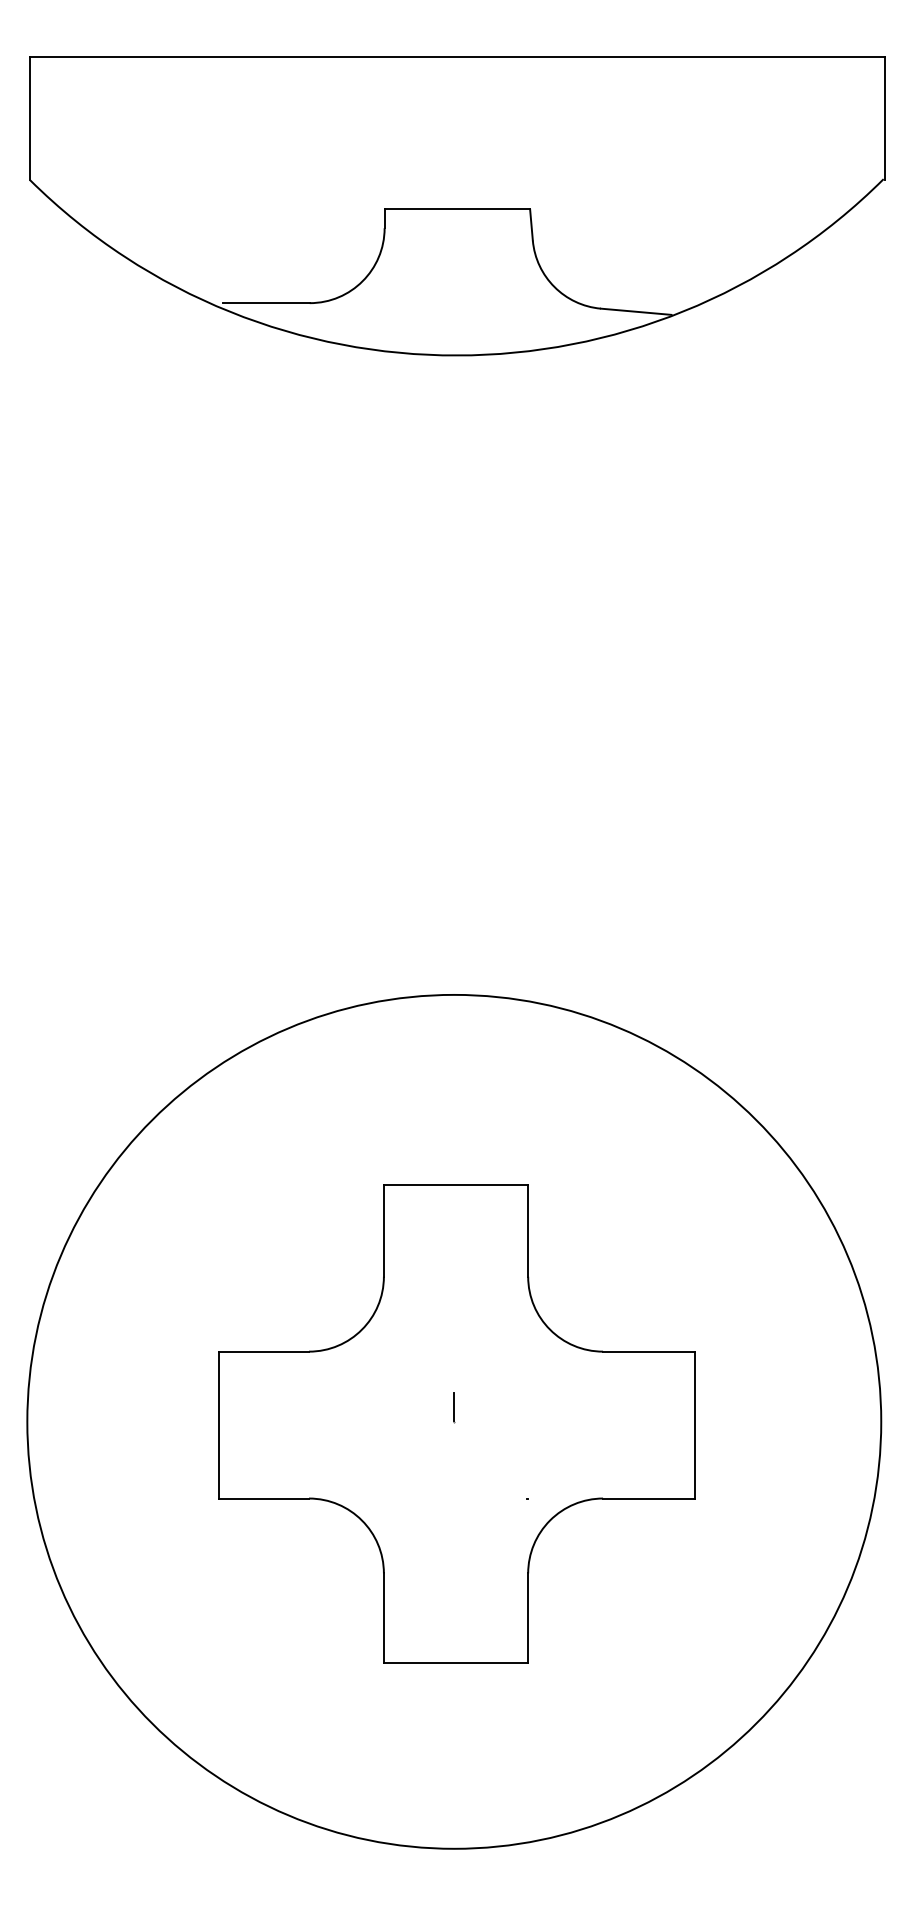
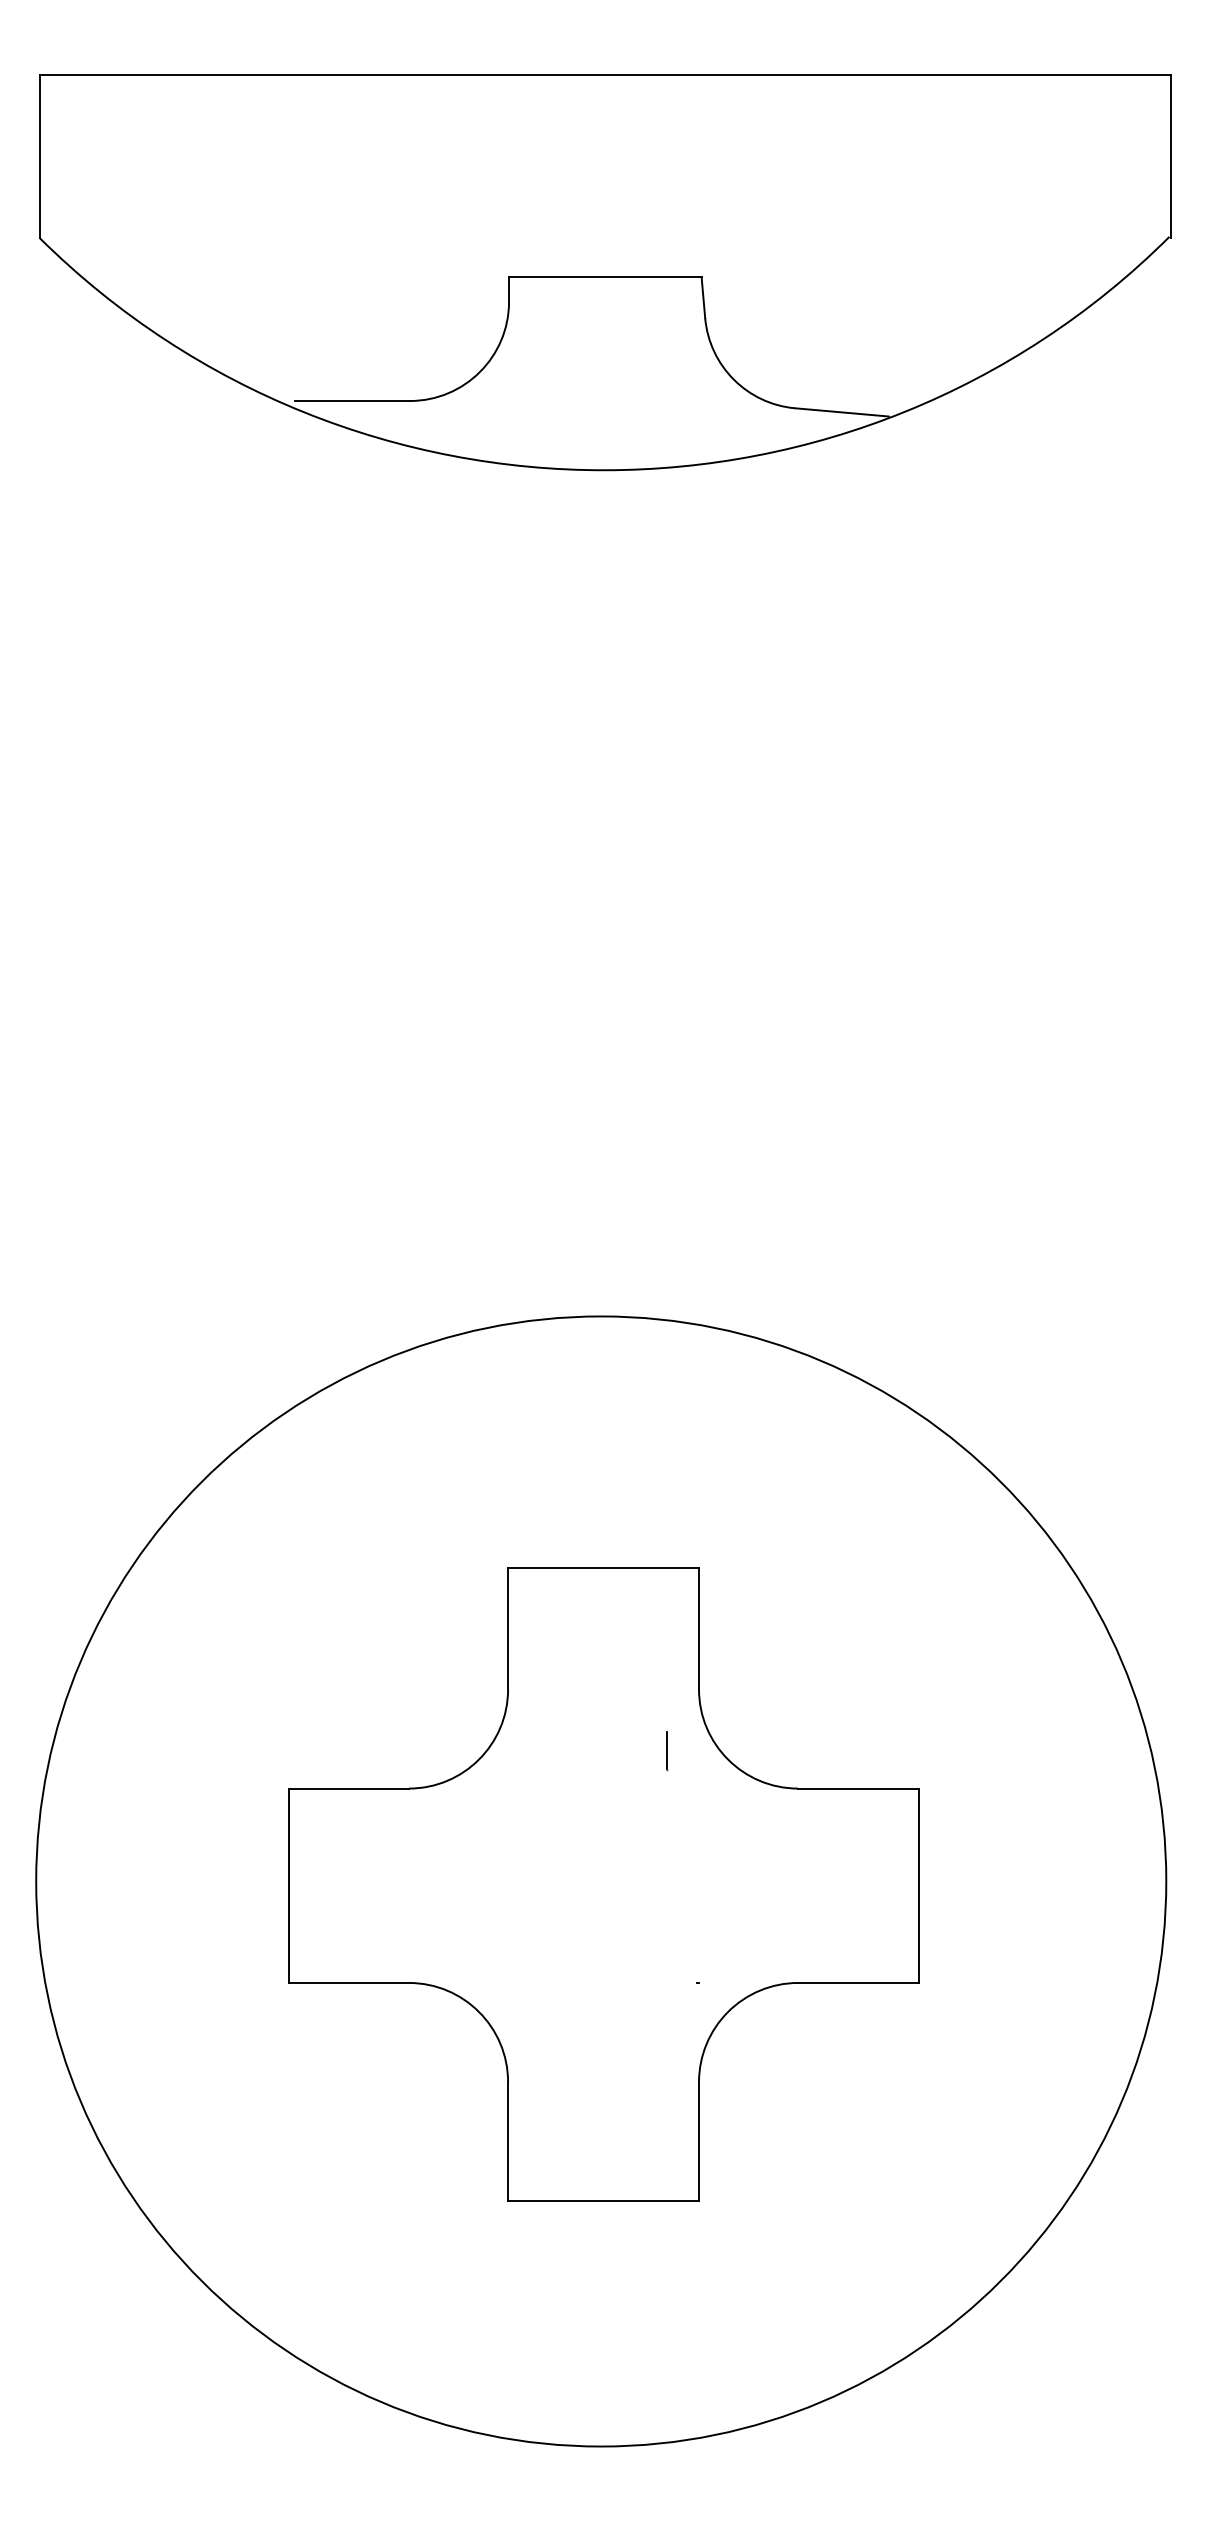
line: (454, 1407) -> (667, 1751), moved

